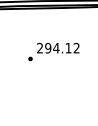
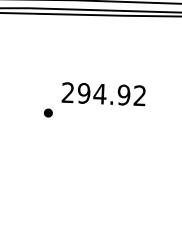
text: (68, 48) -> (123, 95), 294.12 -> 294.92

